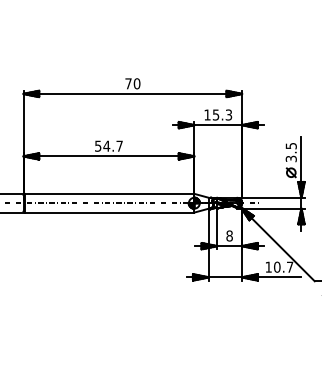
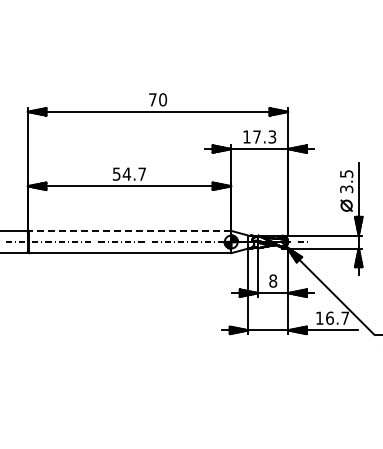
text: (215, 114) -> (256, 136), 15.3 -> 17.3
line: (109, 193) -> (130, 230), solid -> dashed
text: (277, 266) -> (330, 317), 10.7 -> 16.7

